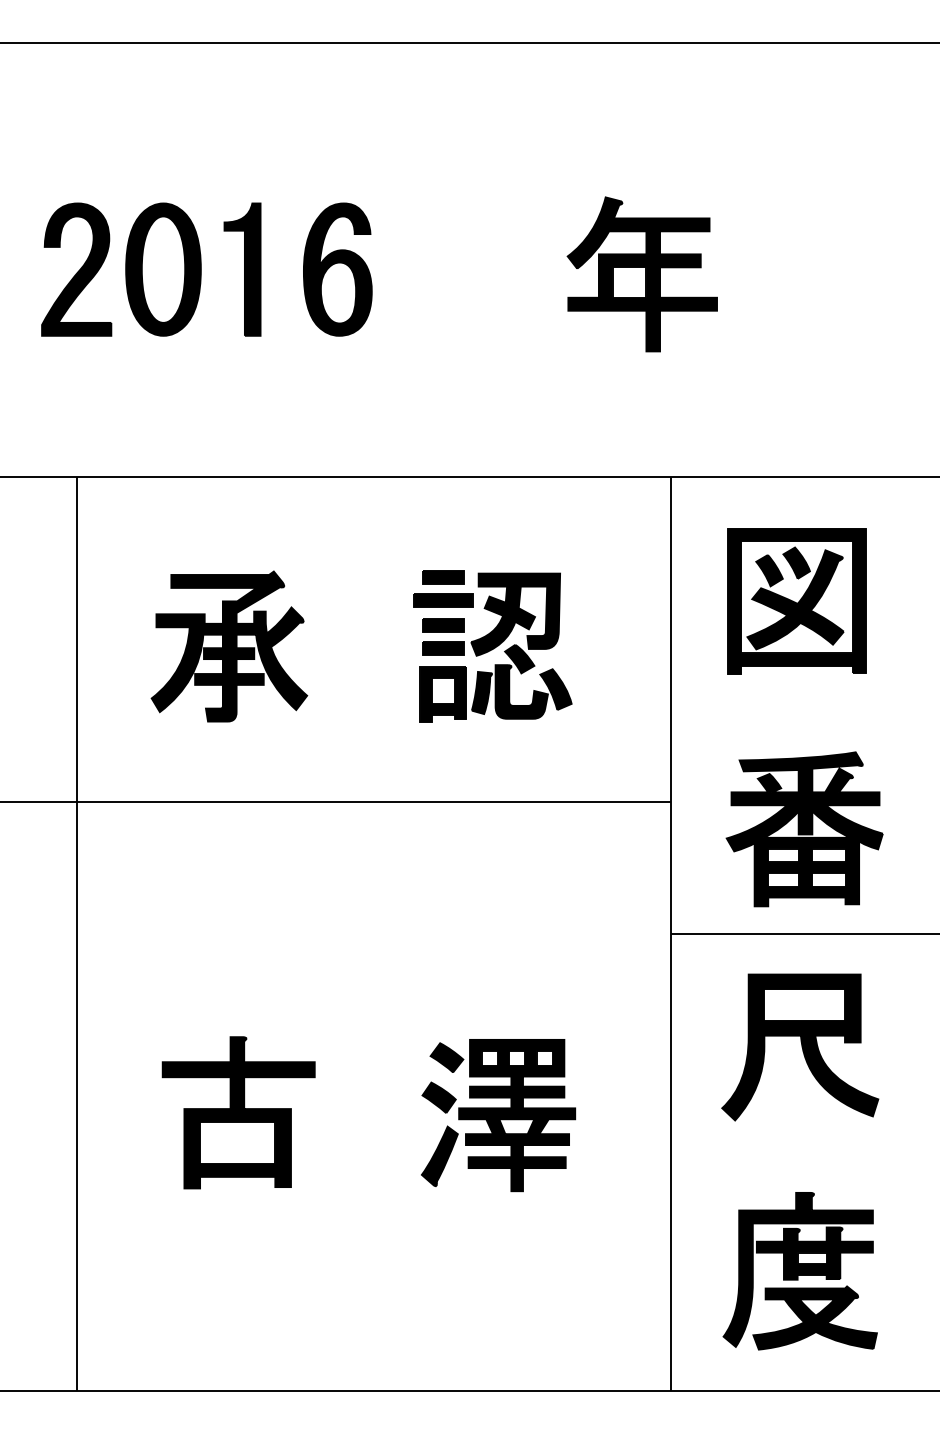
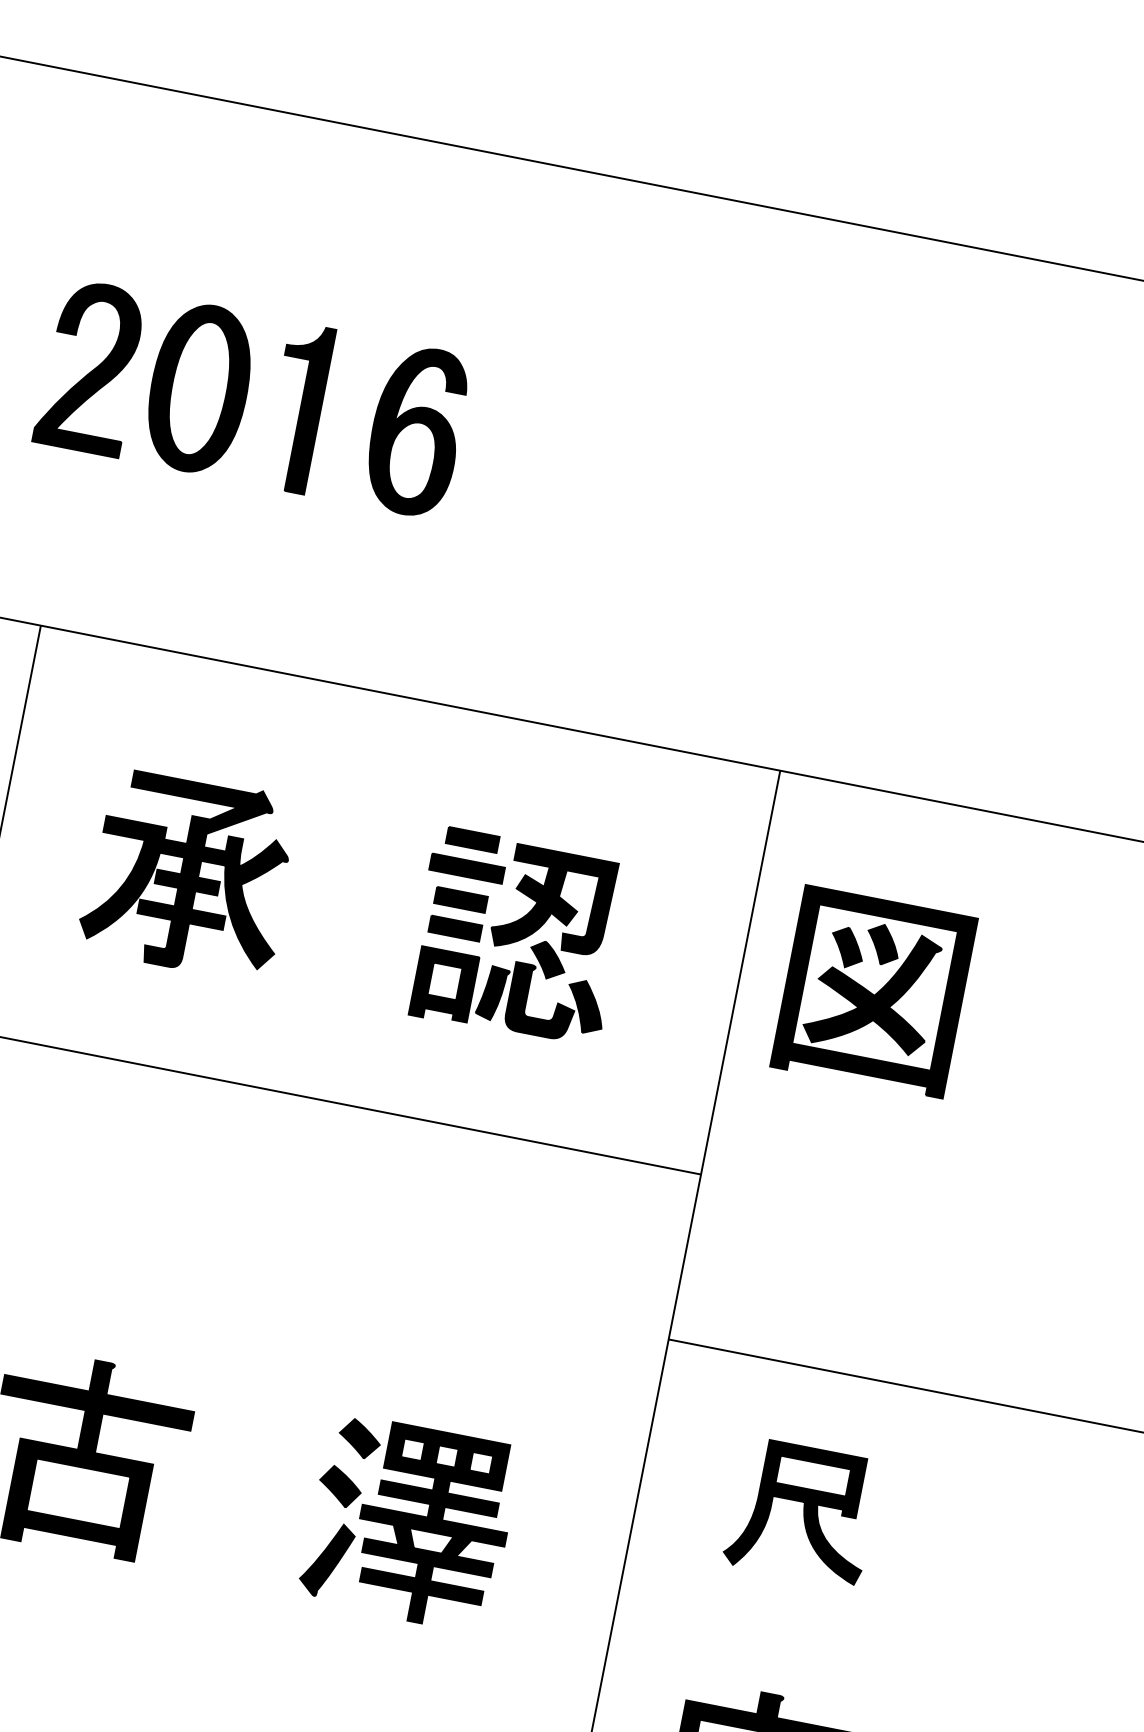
part: (641, 274) -> (793, 511), removed
part: (796, 601) -> (873, 992), moved
part: (804, 829) -> (860, 1242), removed
part: (800, 1047) -> (802, 1512), size x0.7

